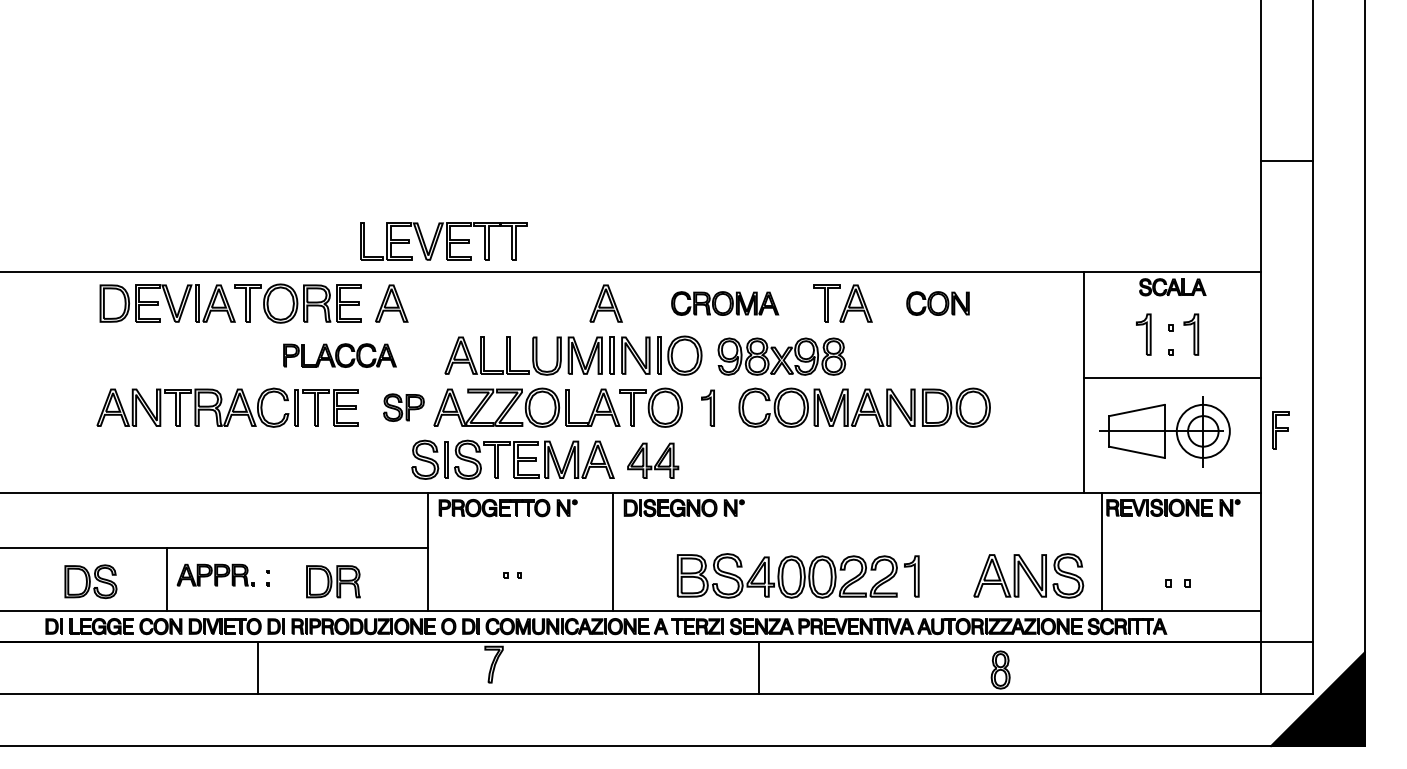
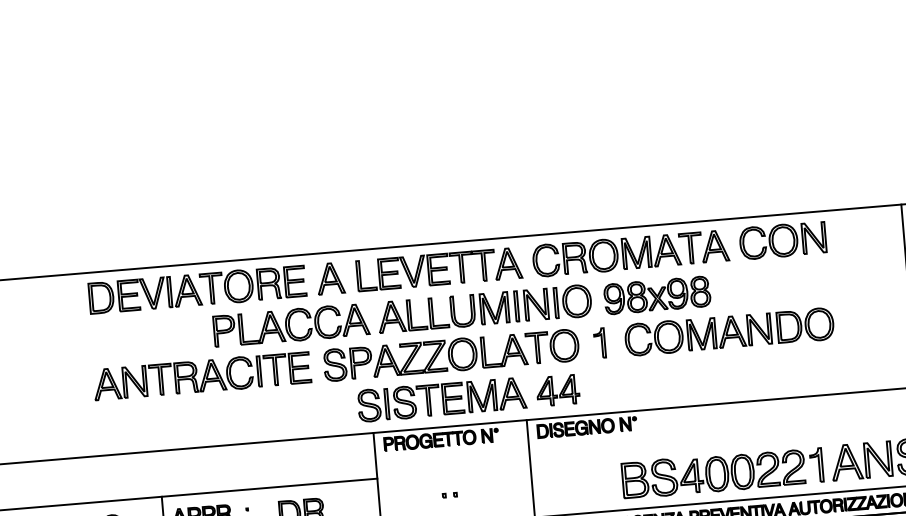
part: (443, 241) -> (425, 270), moved
part: (724, 303) -> (606, 255), size x1.67
part: (937, 303) -> (782, 240), size x1.67
part: (339, 355) -> (291, 325), size x1.67
part: (403, 407) -> (347, 363), size x1.43
part: (797, 575) -> (721, 472), moved

